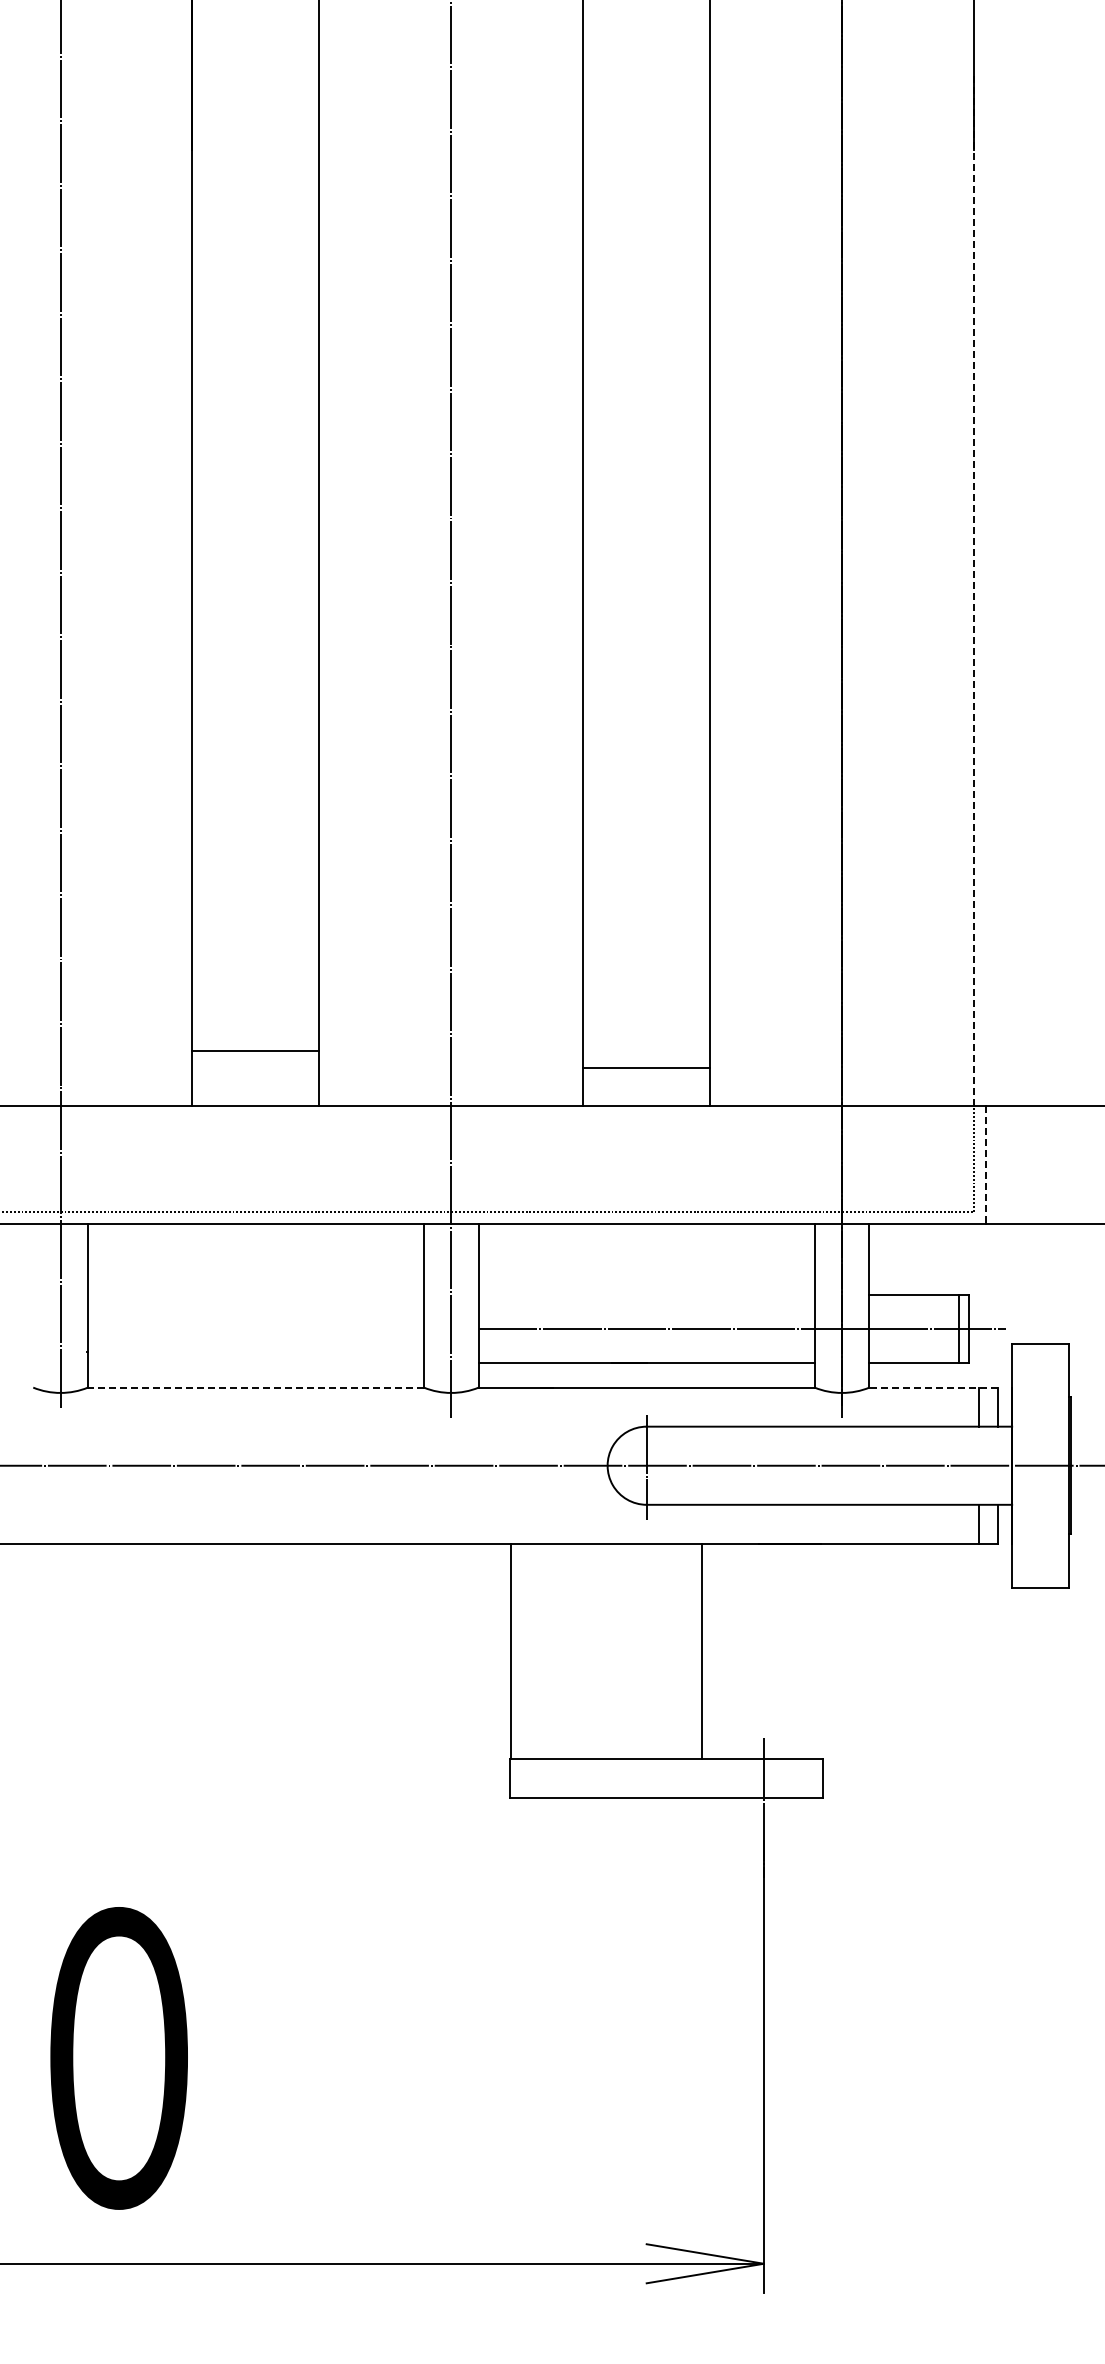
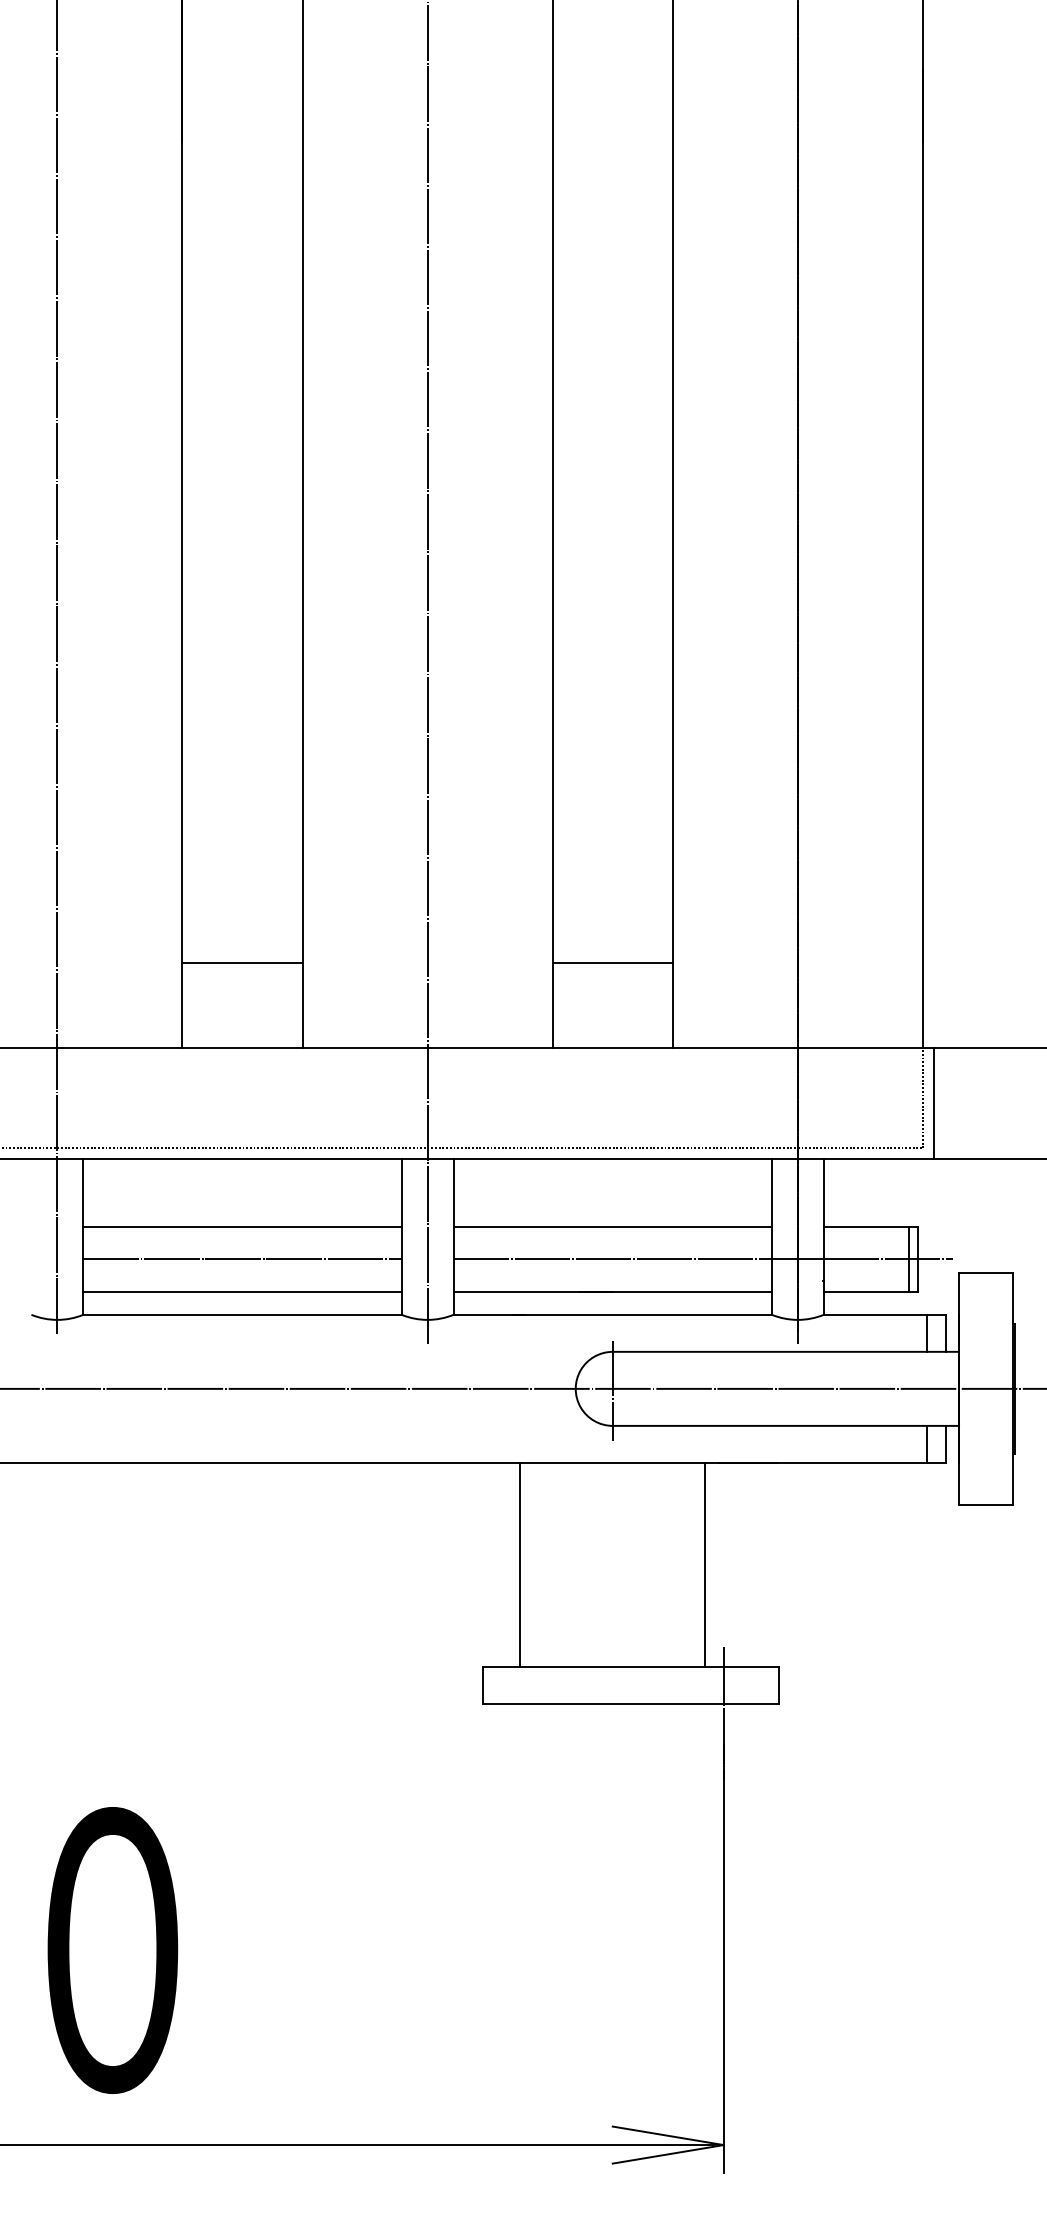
line: (973, 589) -> (922, 558), dashed -> solid
line: (255, 1051) -> (242, 963), moved
line: (646, 1068) -> (612, 963), moved
line: (985, 1164) -> (933, 1103), dashed -> solid
line: (255, 1294) -> (242, 1226), added
line: (646, 1294) -> (612, 1226), added
line: (255, 1329) -> (242, 1259), added
line: (255, 1363) -> (242, 1291), added
line: (255, 1387) -> (242, 1314), dashed -> solid
line: (933, 1387) -> (884, 1314), dashed -> solid
line: (511, 1650) -> (520, 1563), moved
line: (702, 1650) -> (705, 1563), moved

